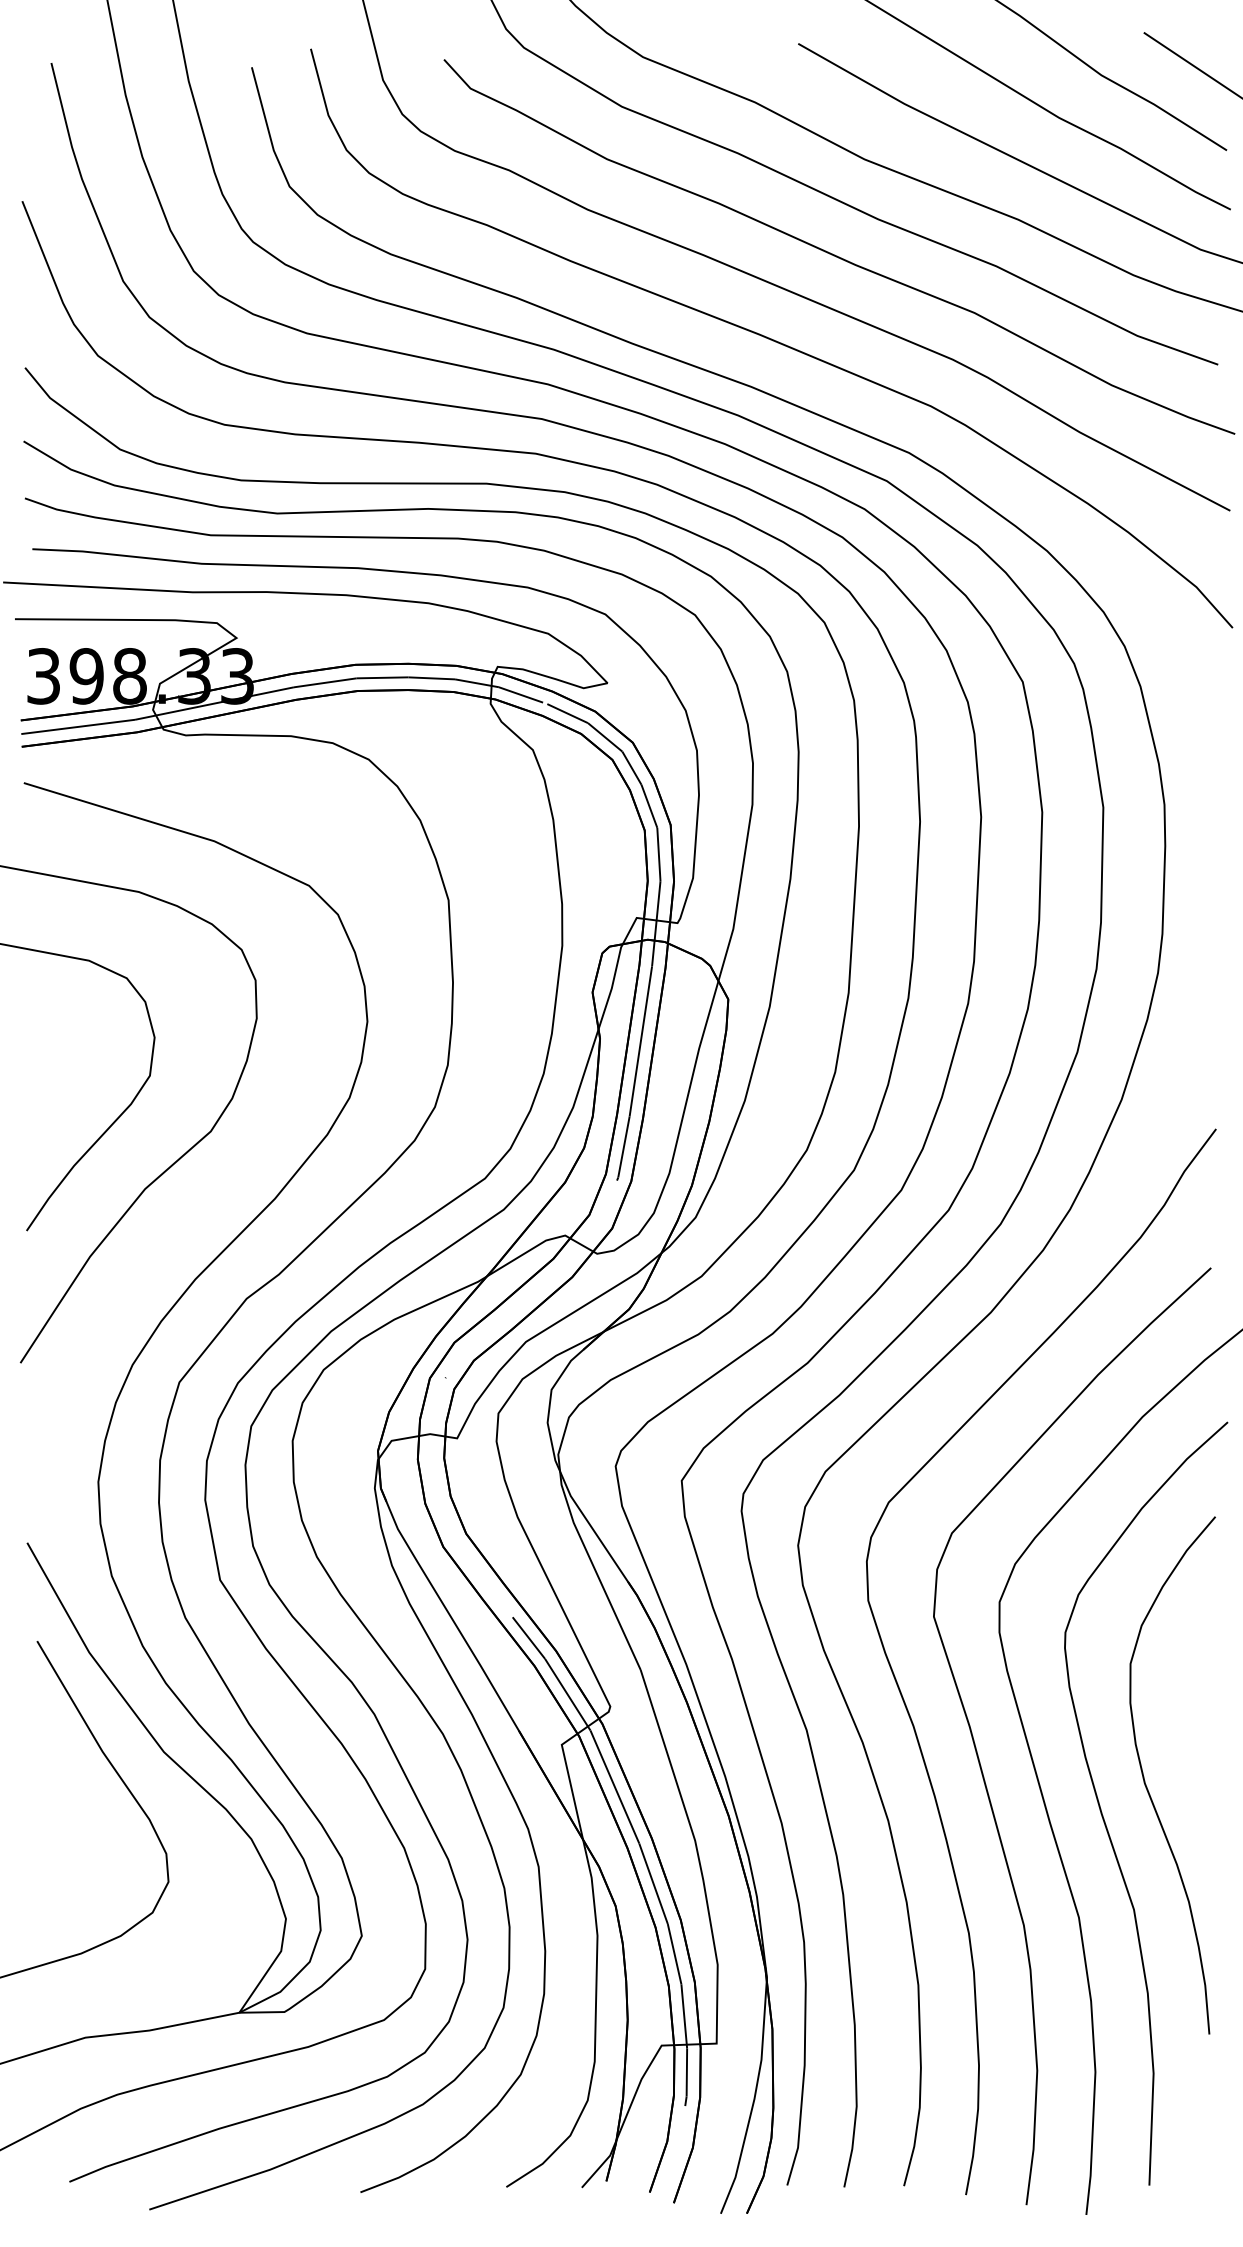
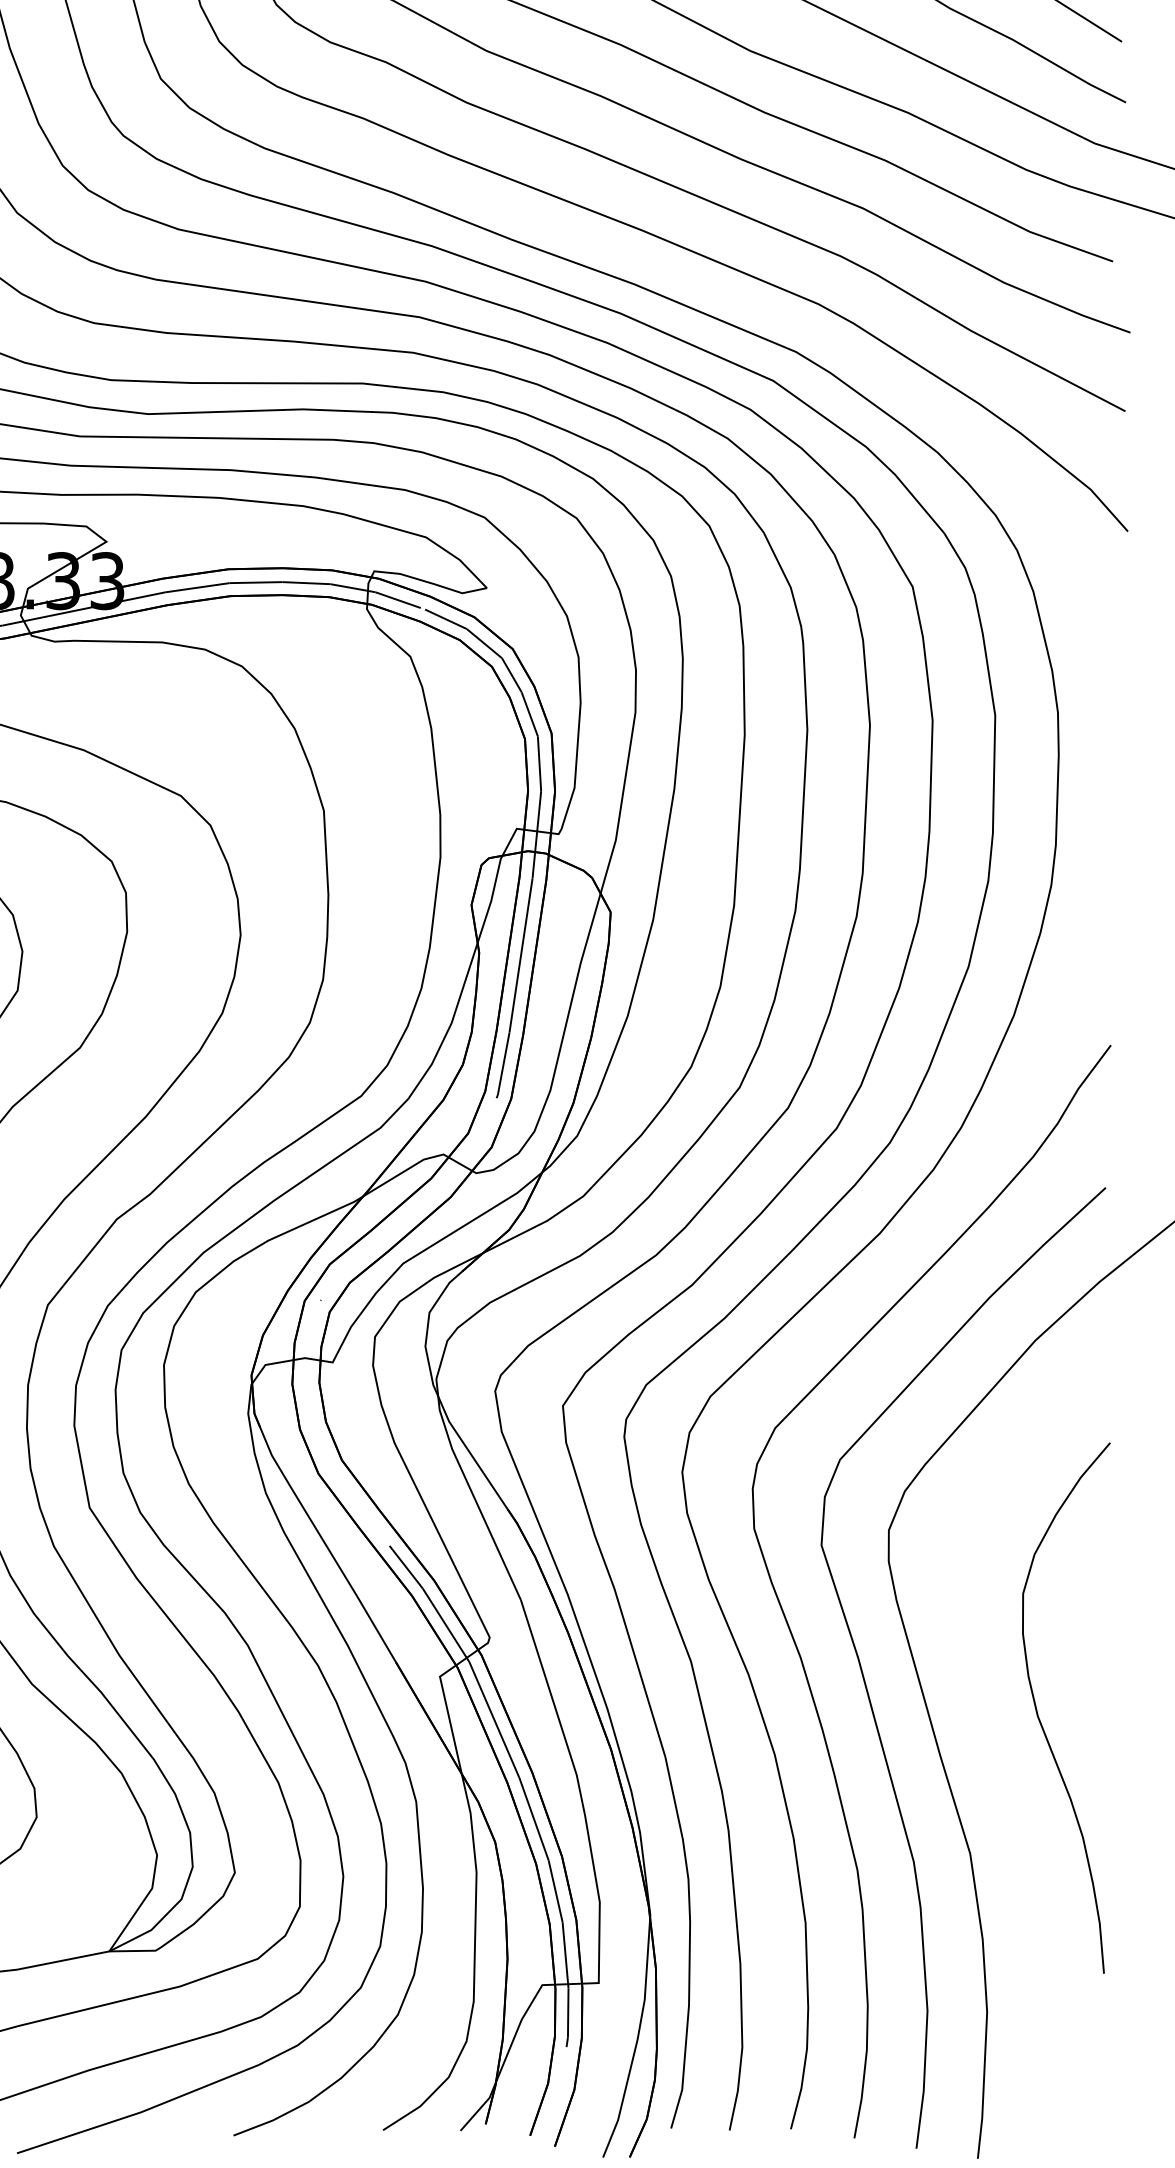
curve: (1104, 1818) -> (996, 1752), removed

